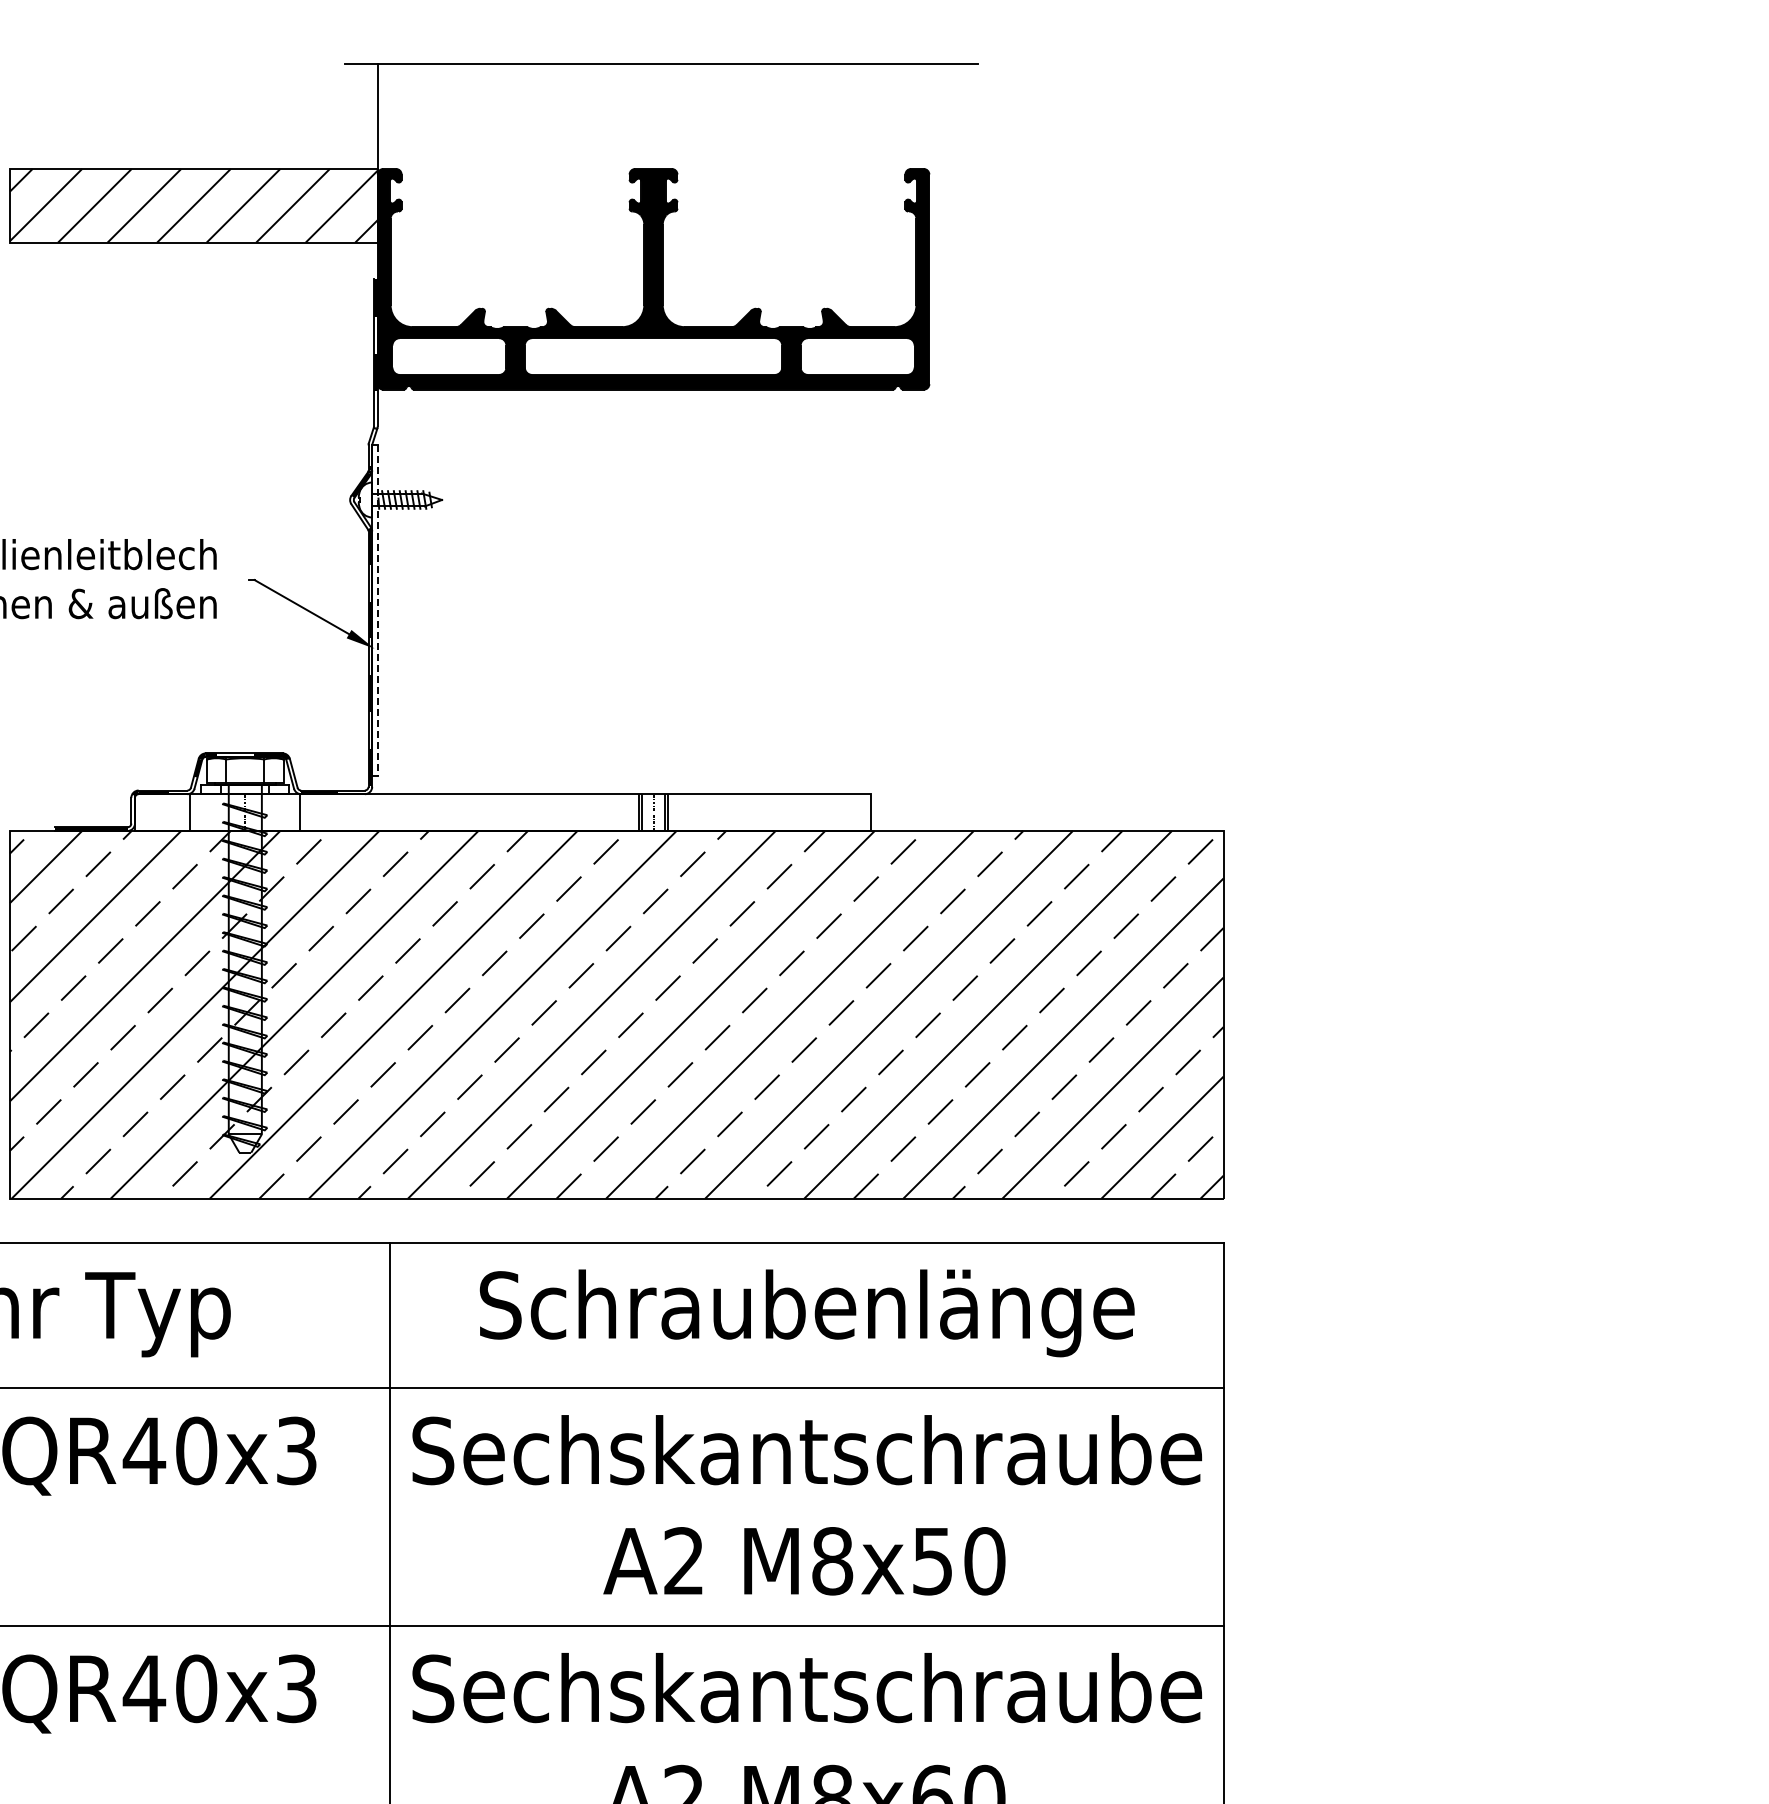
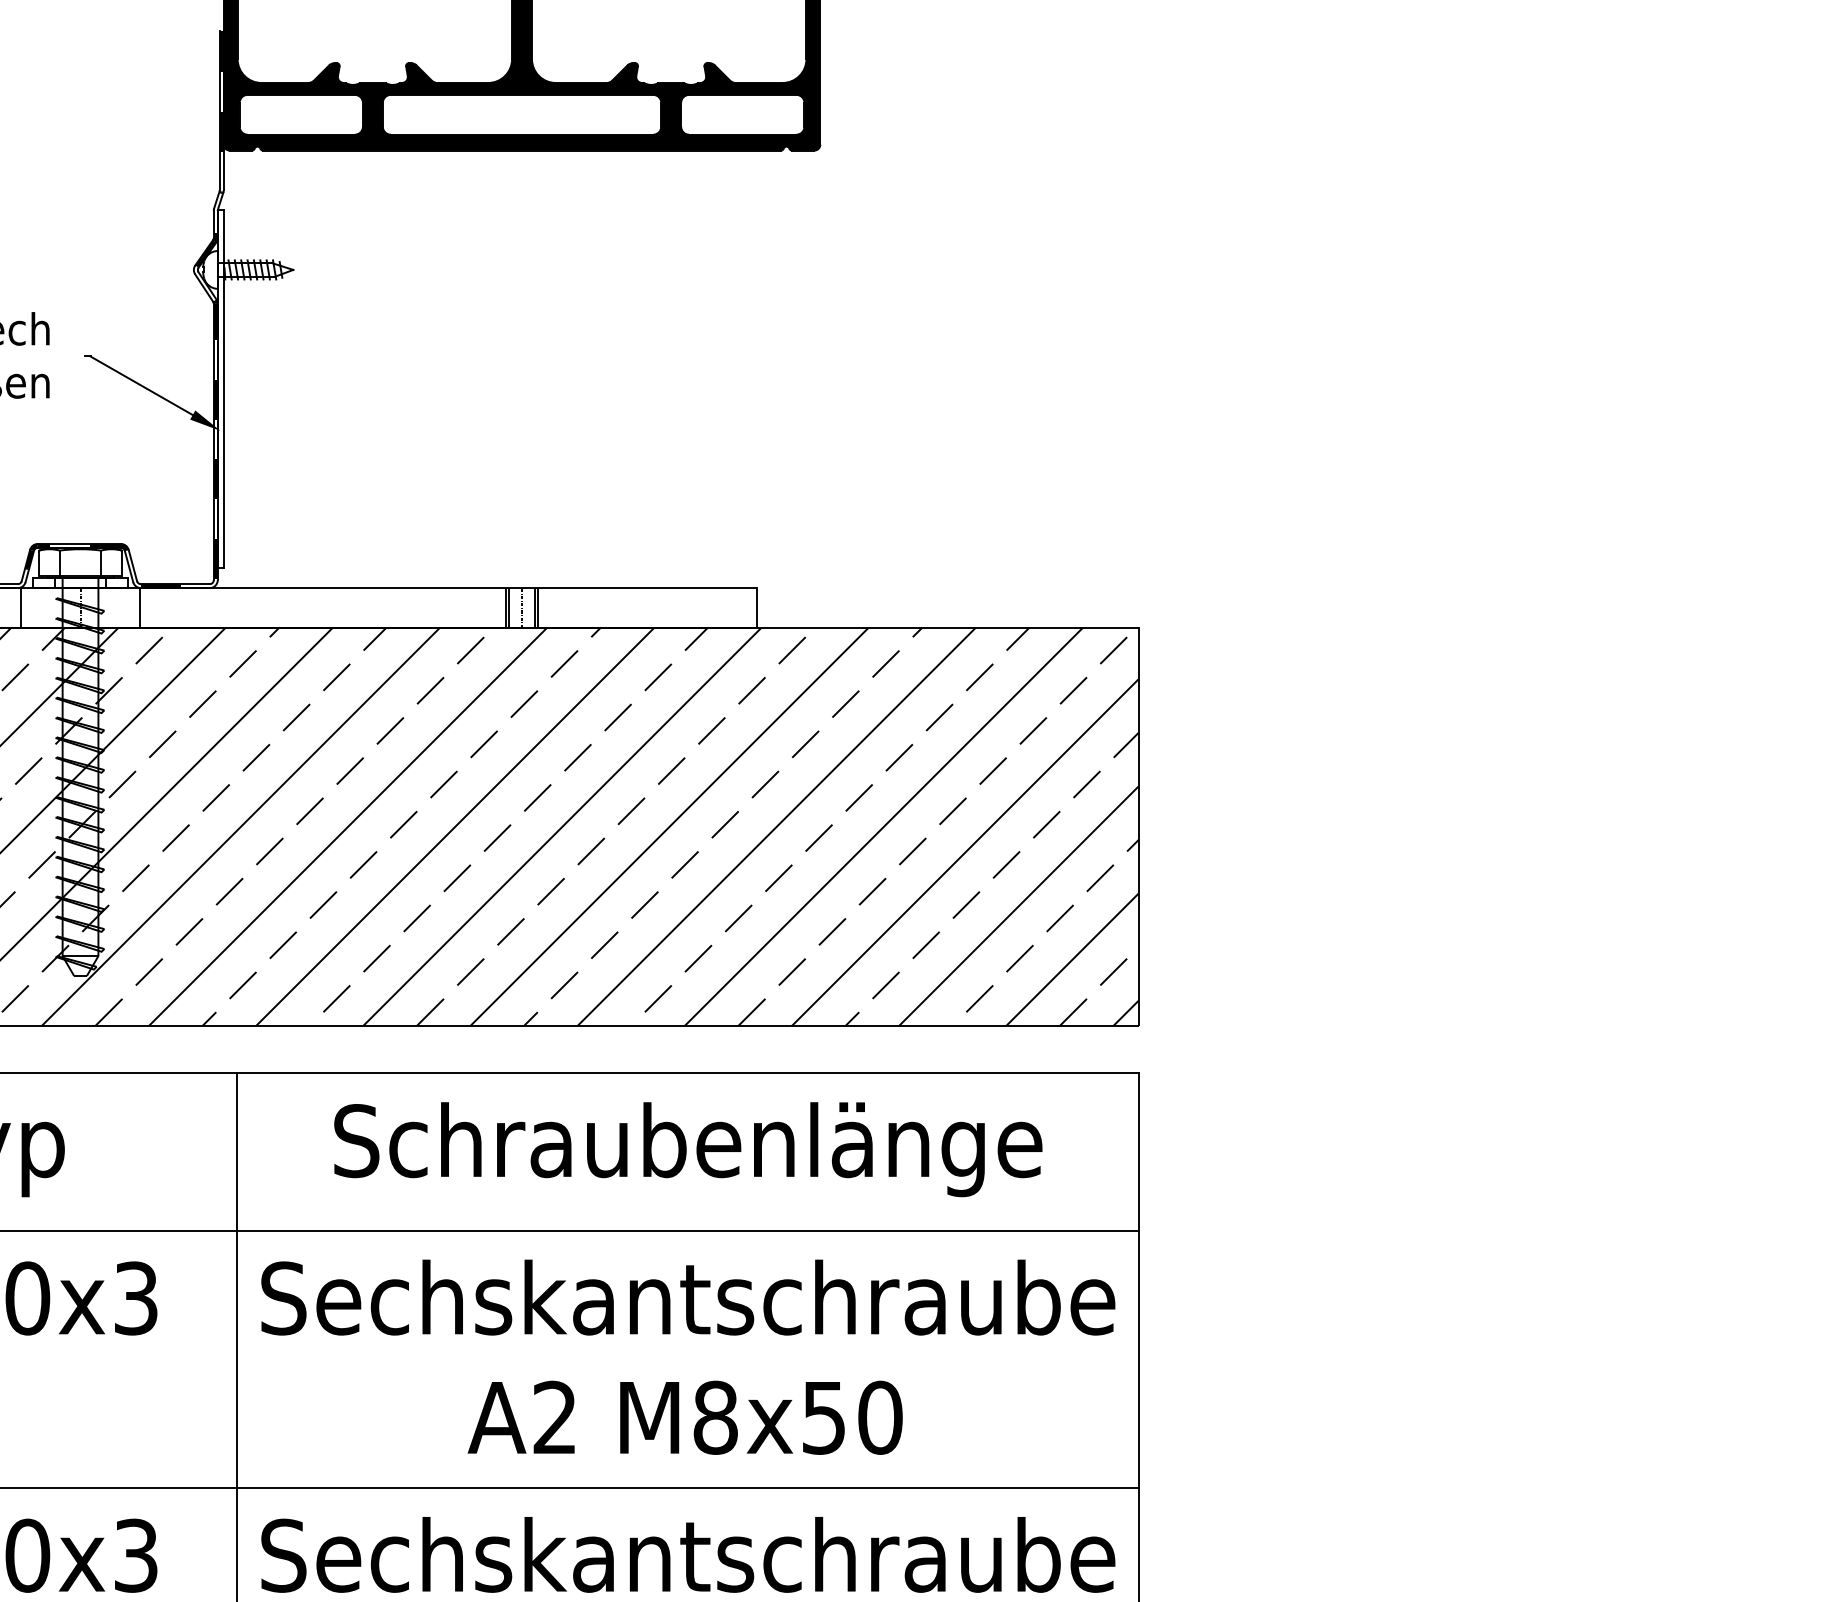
line: (377, 610) -> (223, 389), dashed -> solid

